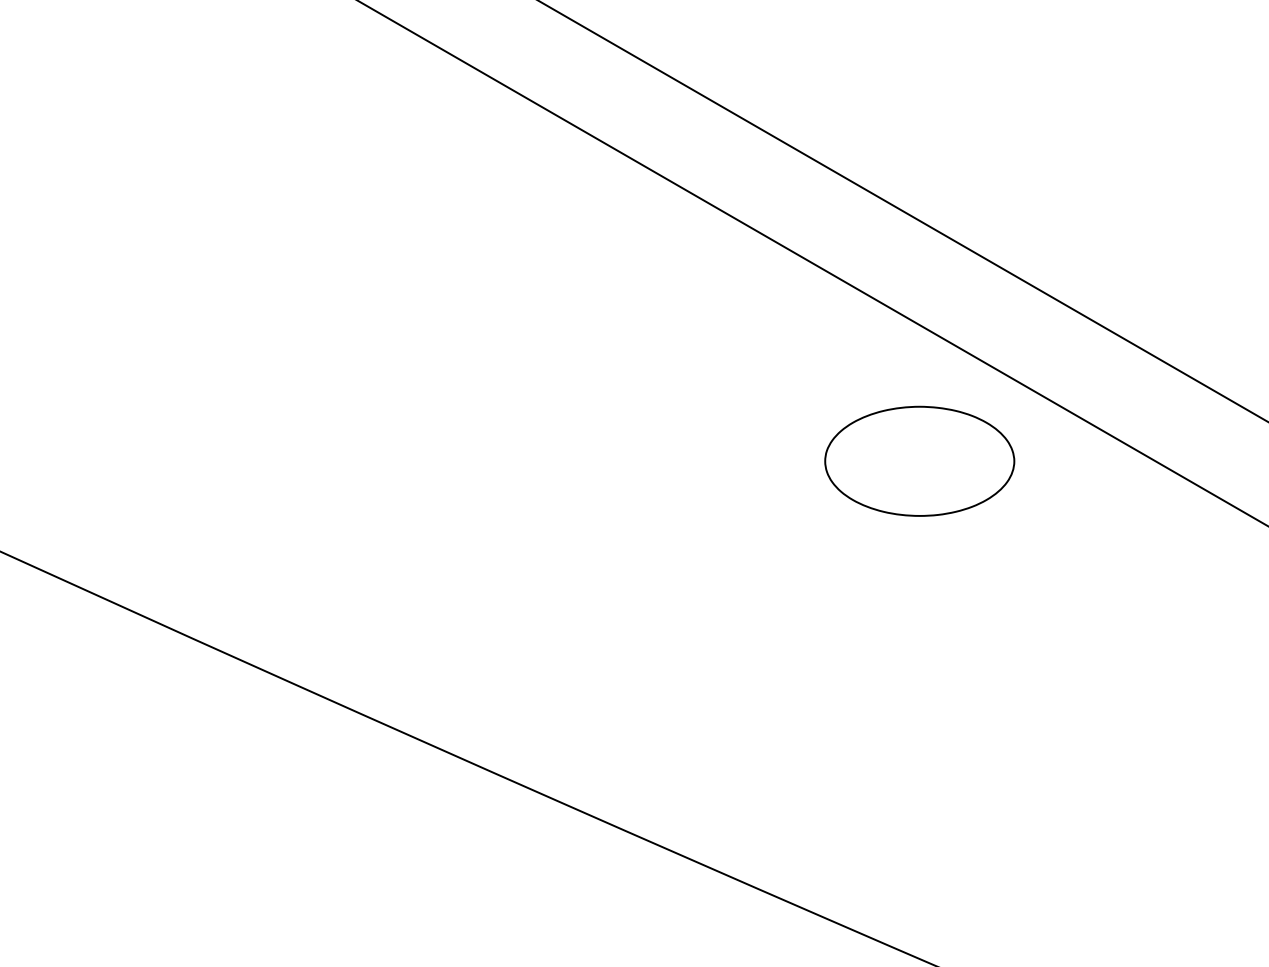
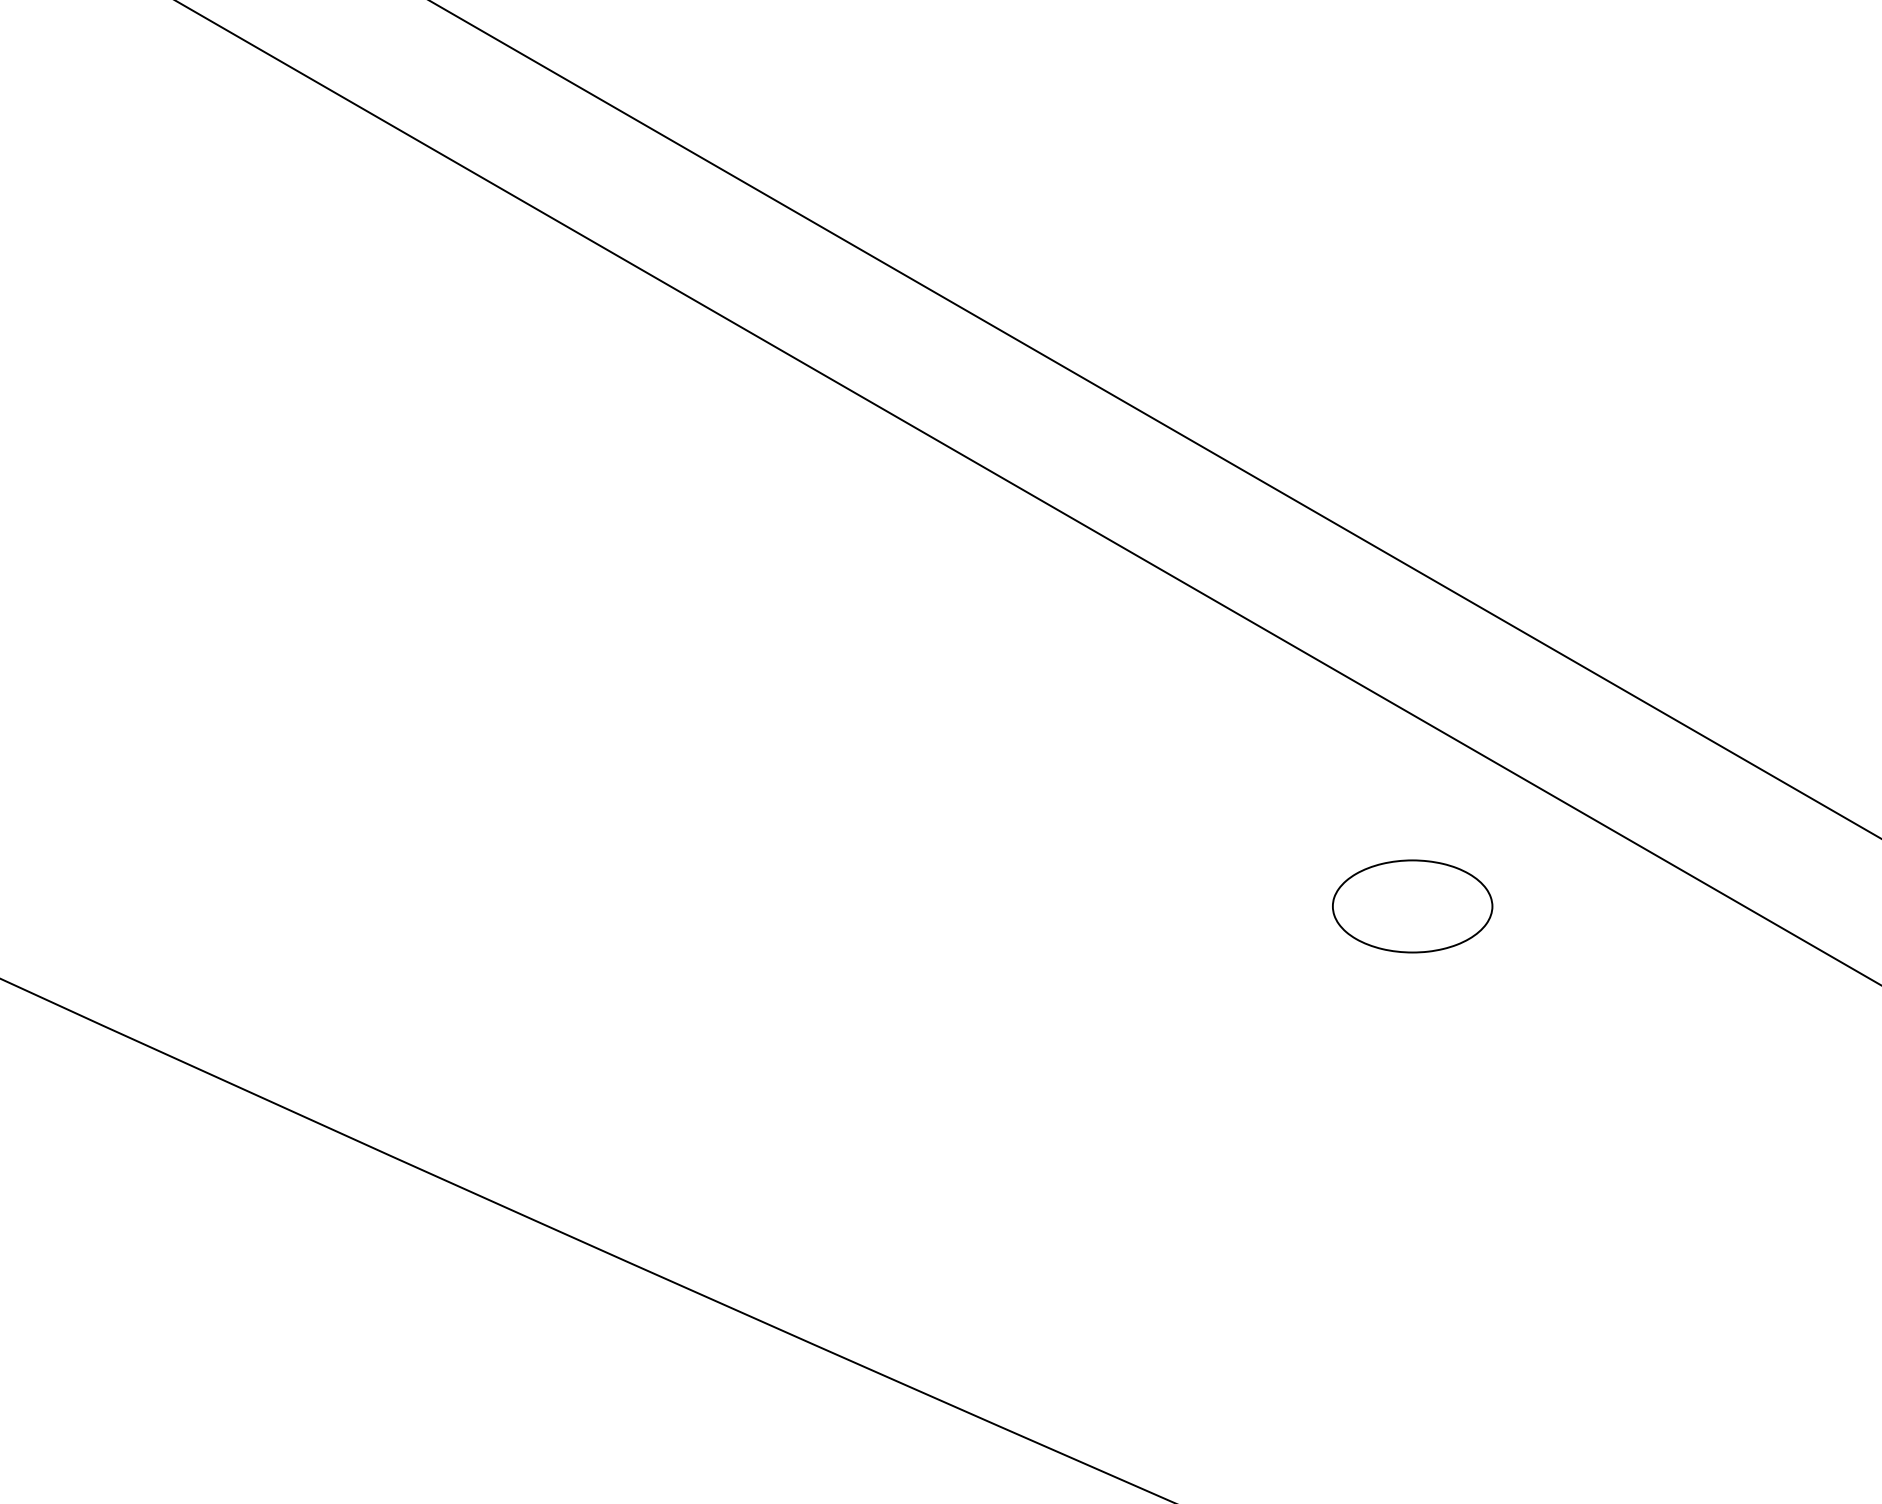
part: (919, 461) -> (1412, 906), size x0.6

